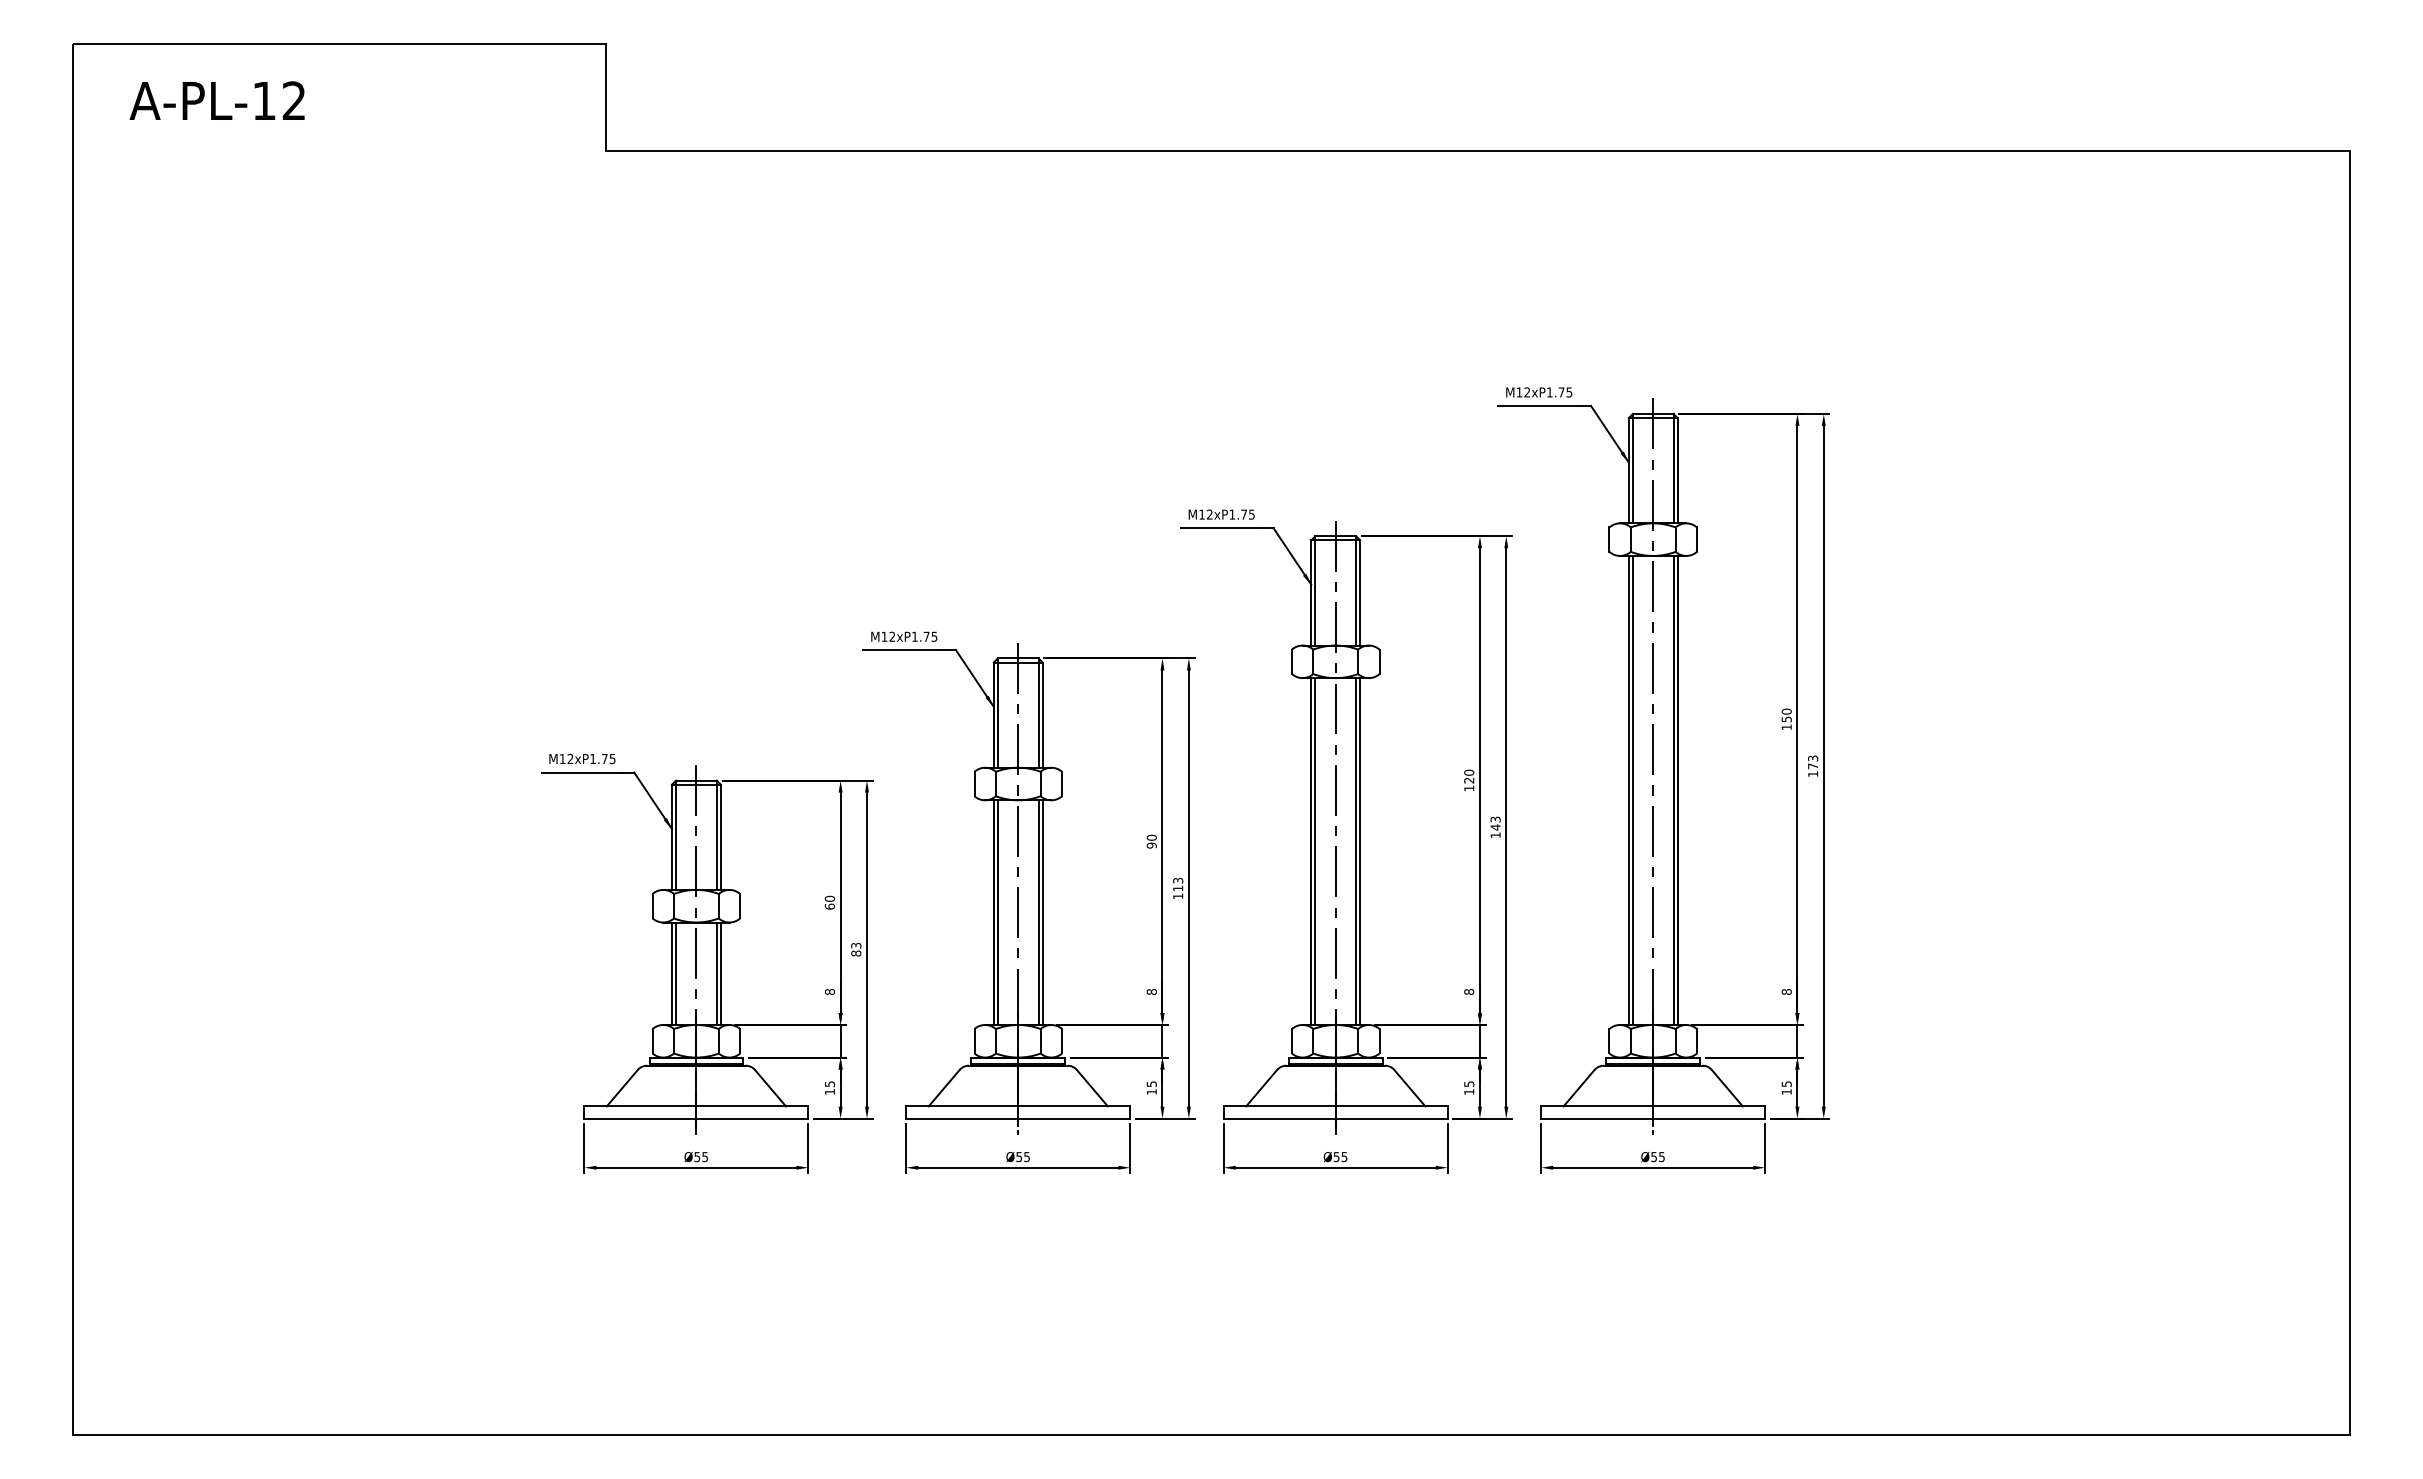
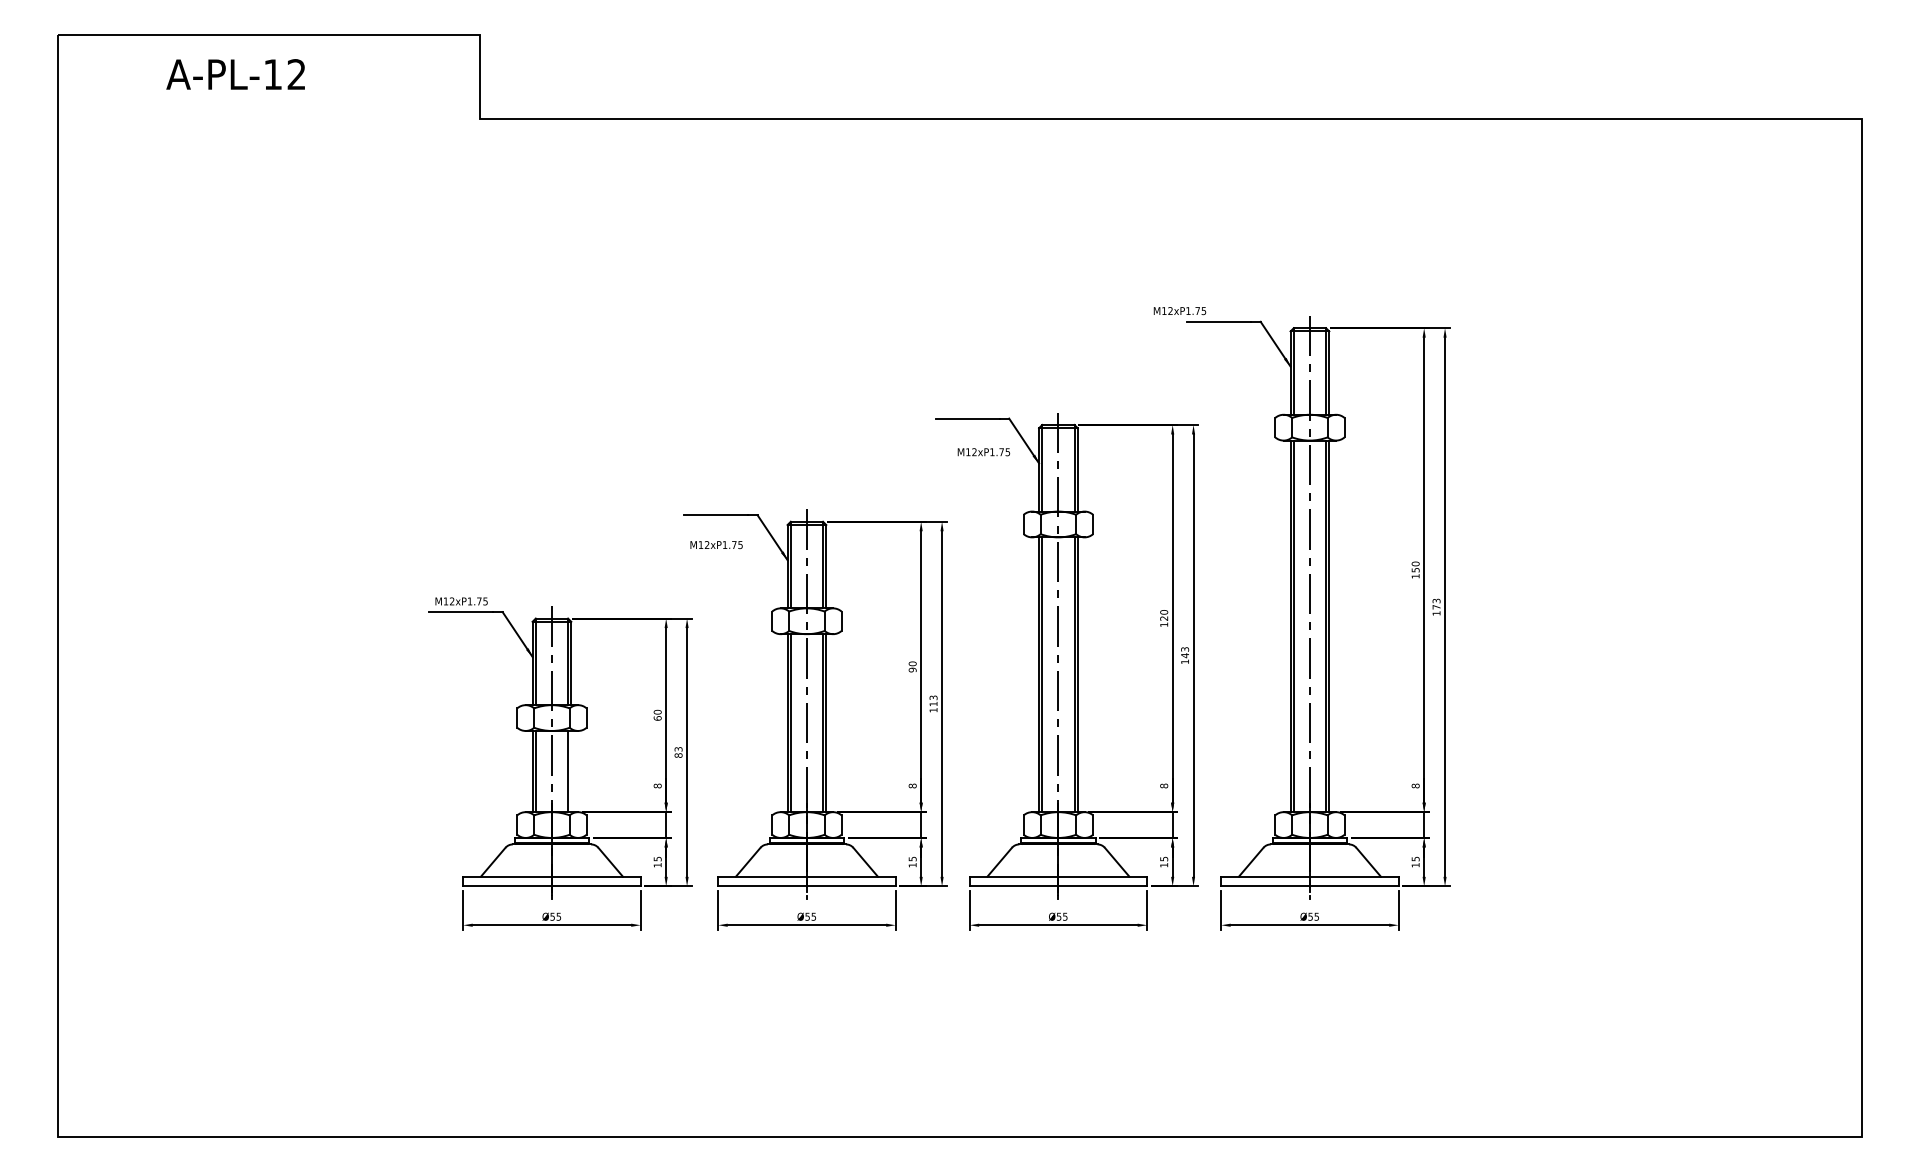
text: (216, 100) -> (235, 74), moved
text: (1539, 392) -> (1180, 311), moved
text: (1221, 514) -> (983, 452), moved
text: (904, 636) -> (716, 544), moved
line: (720, 973) -> (571, 771), removed

